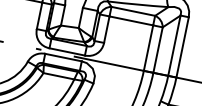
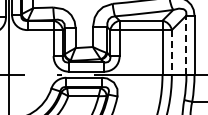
line: (174, 46) -> (186, 45), solid -> dashed
line: (157, 50) -> (171, 52), solid -> dashed

